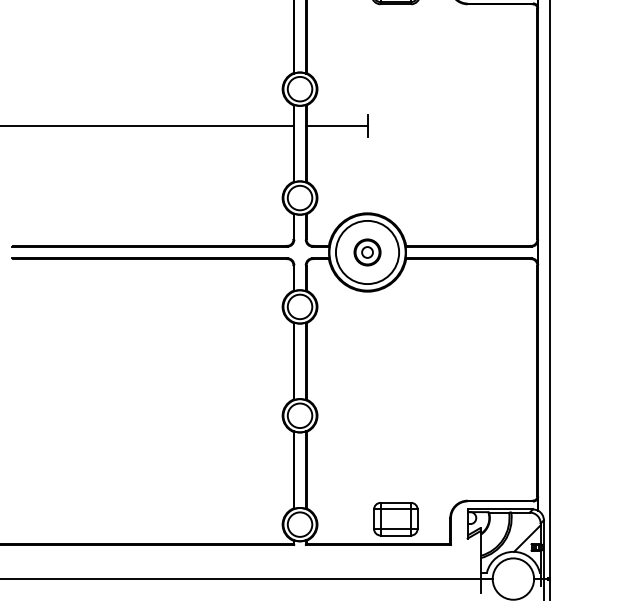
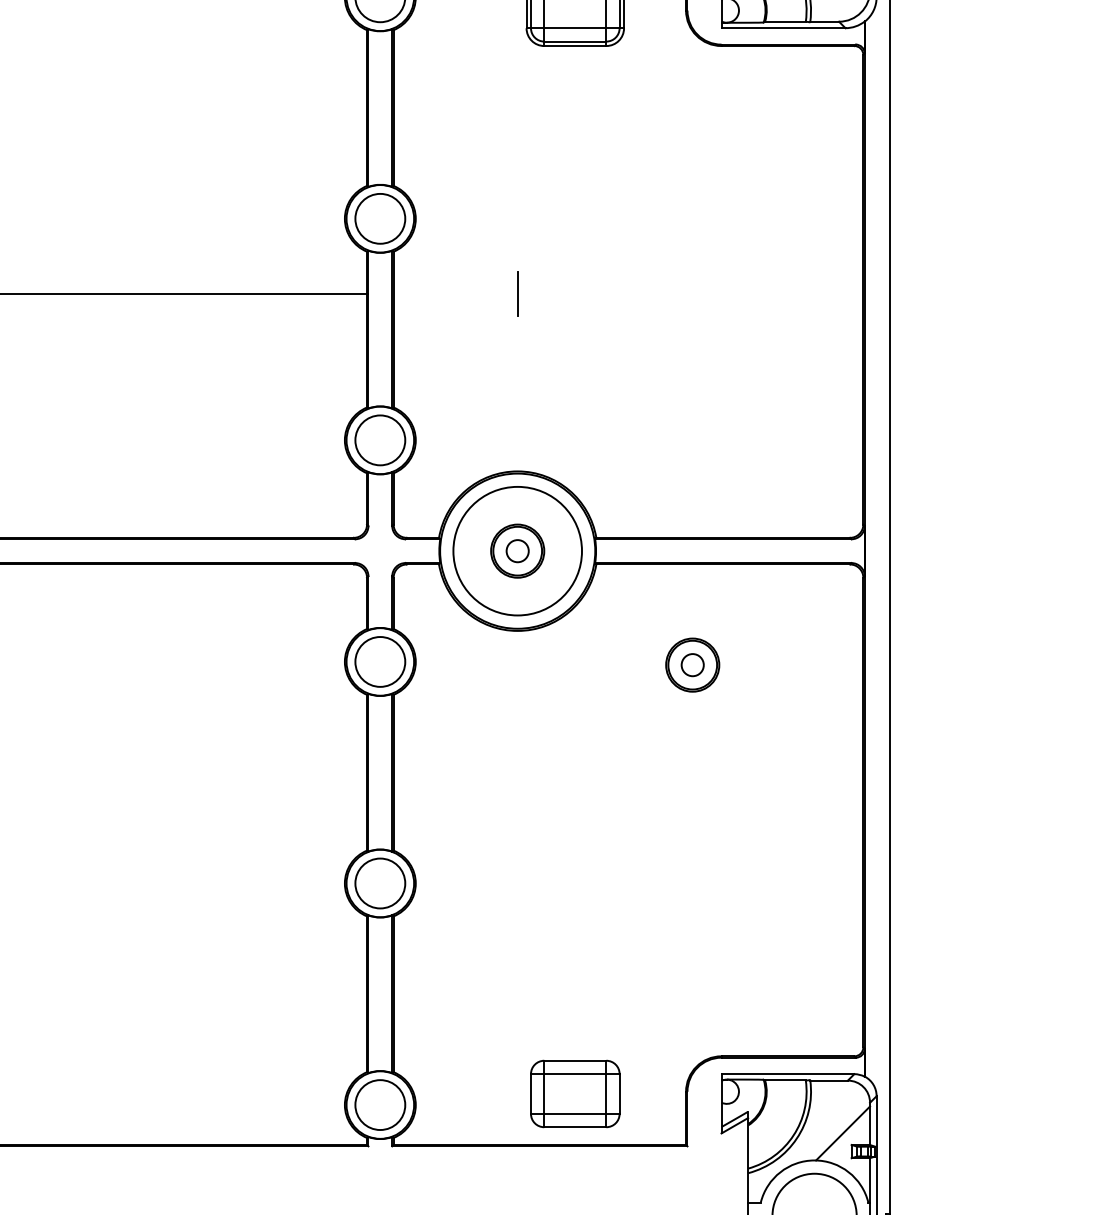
line: (336, 126) -> (454, 294), removed
part: (453, 308) -> (692, 665), added

